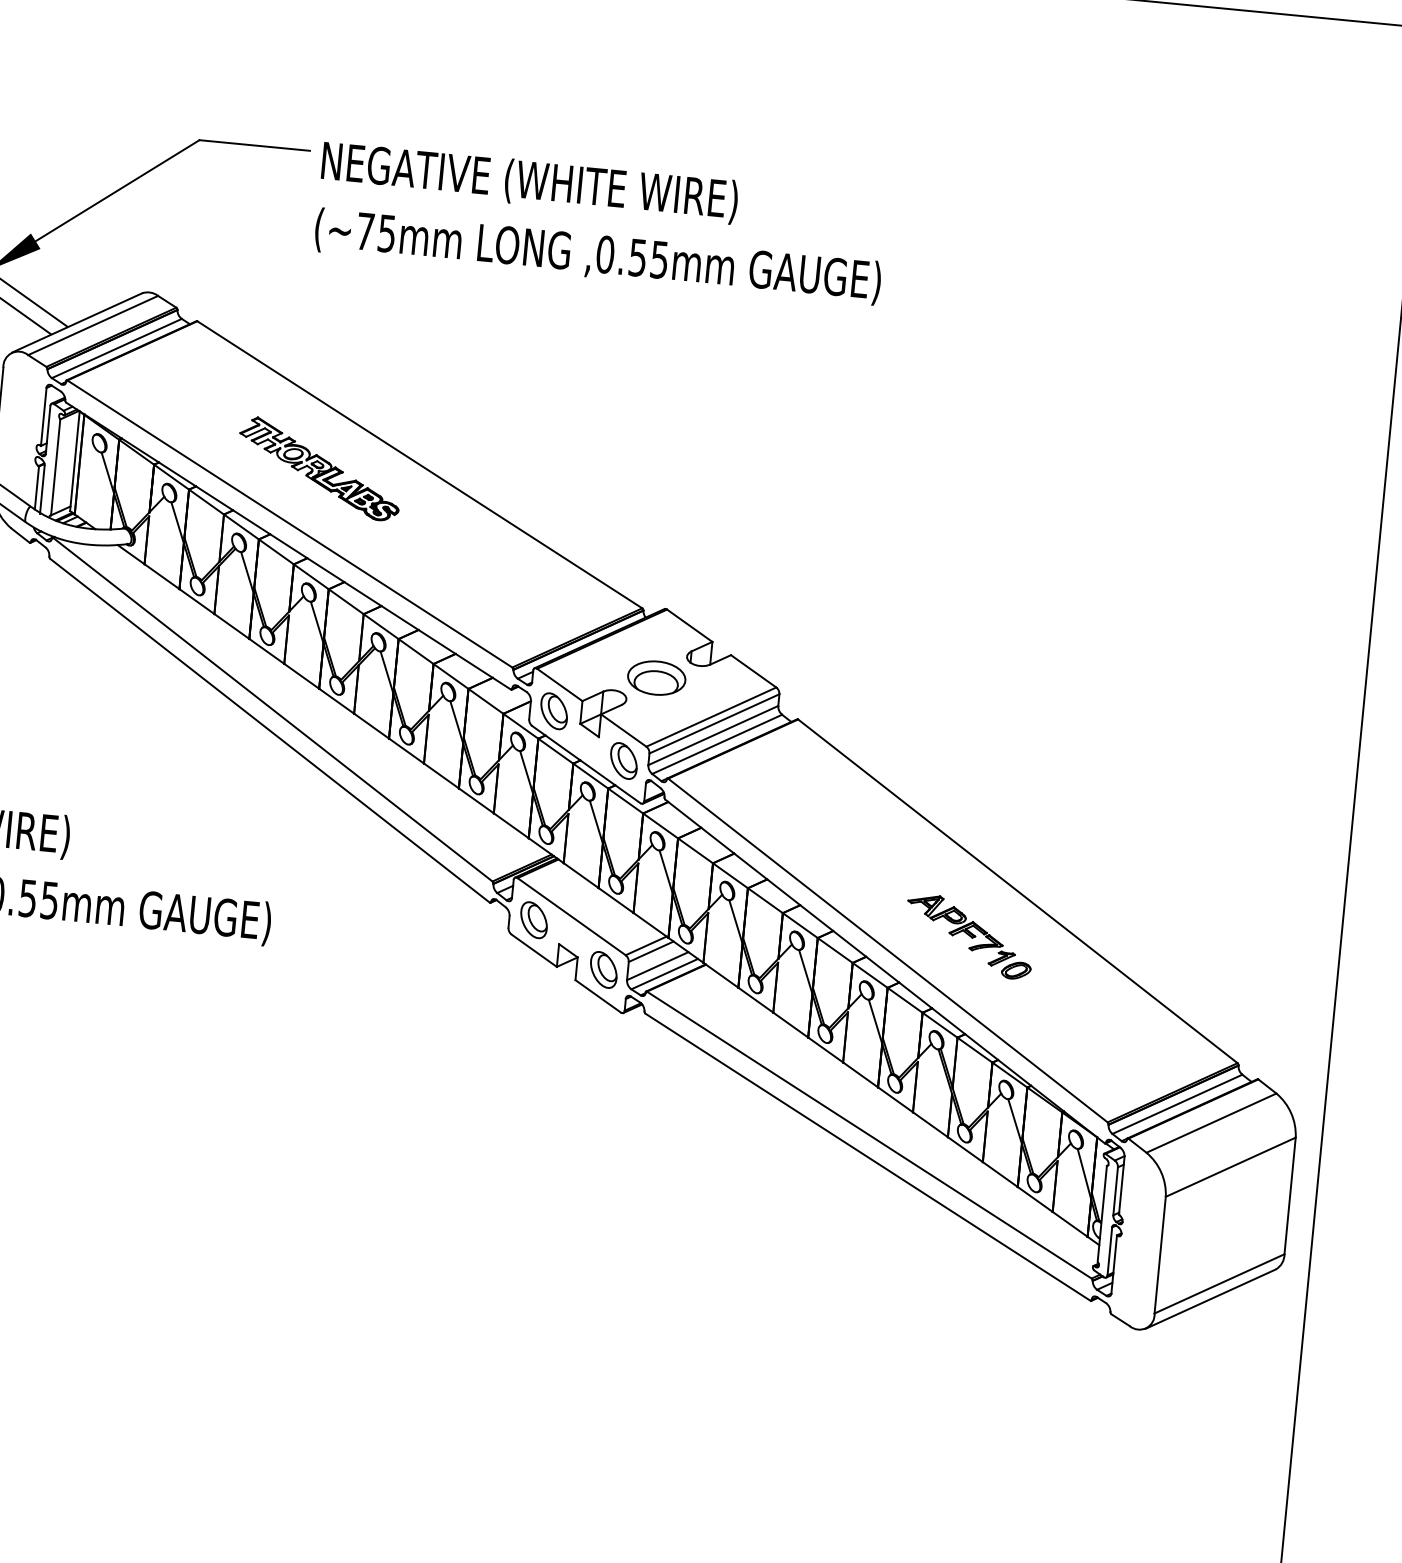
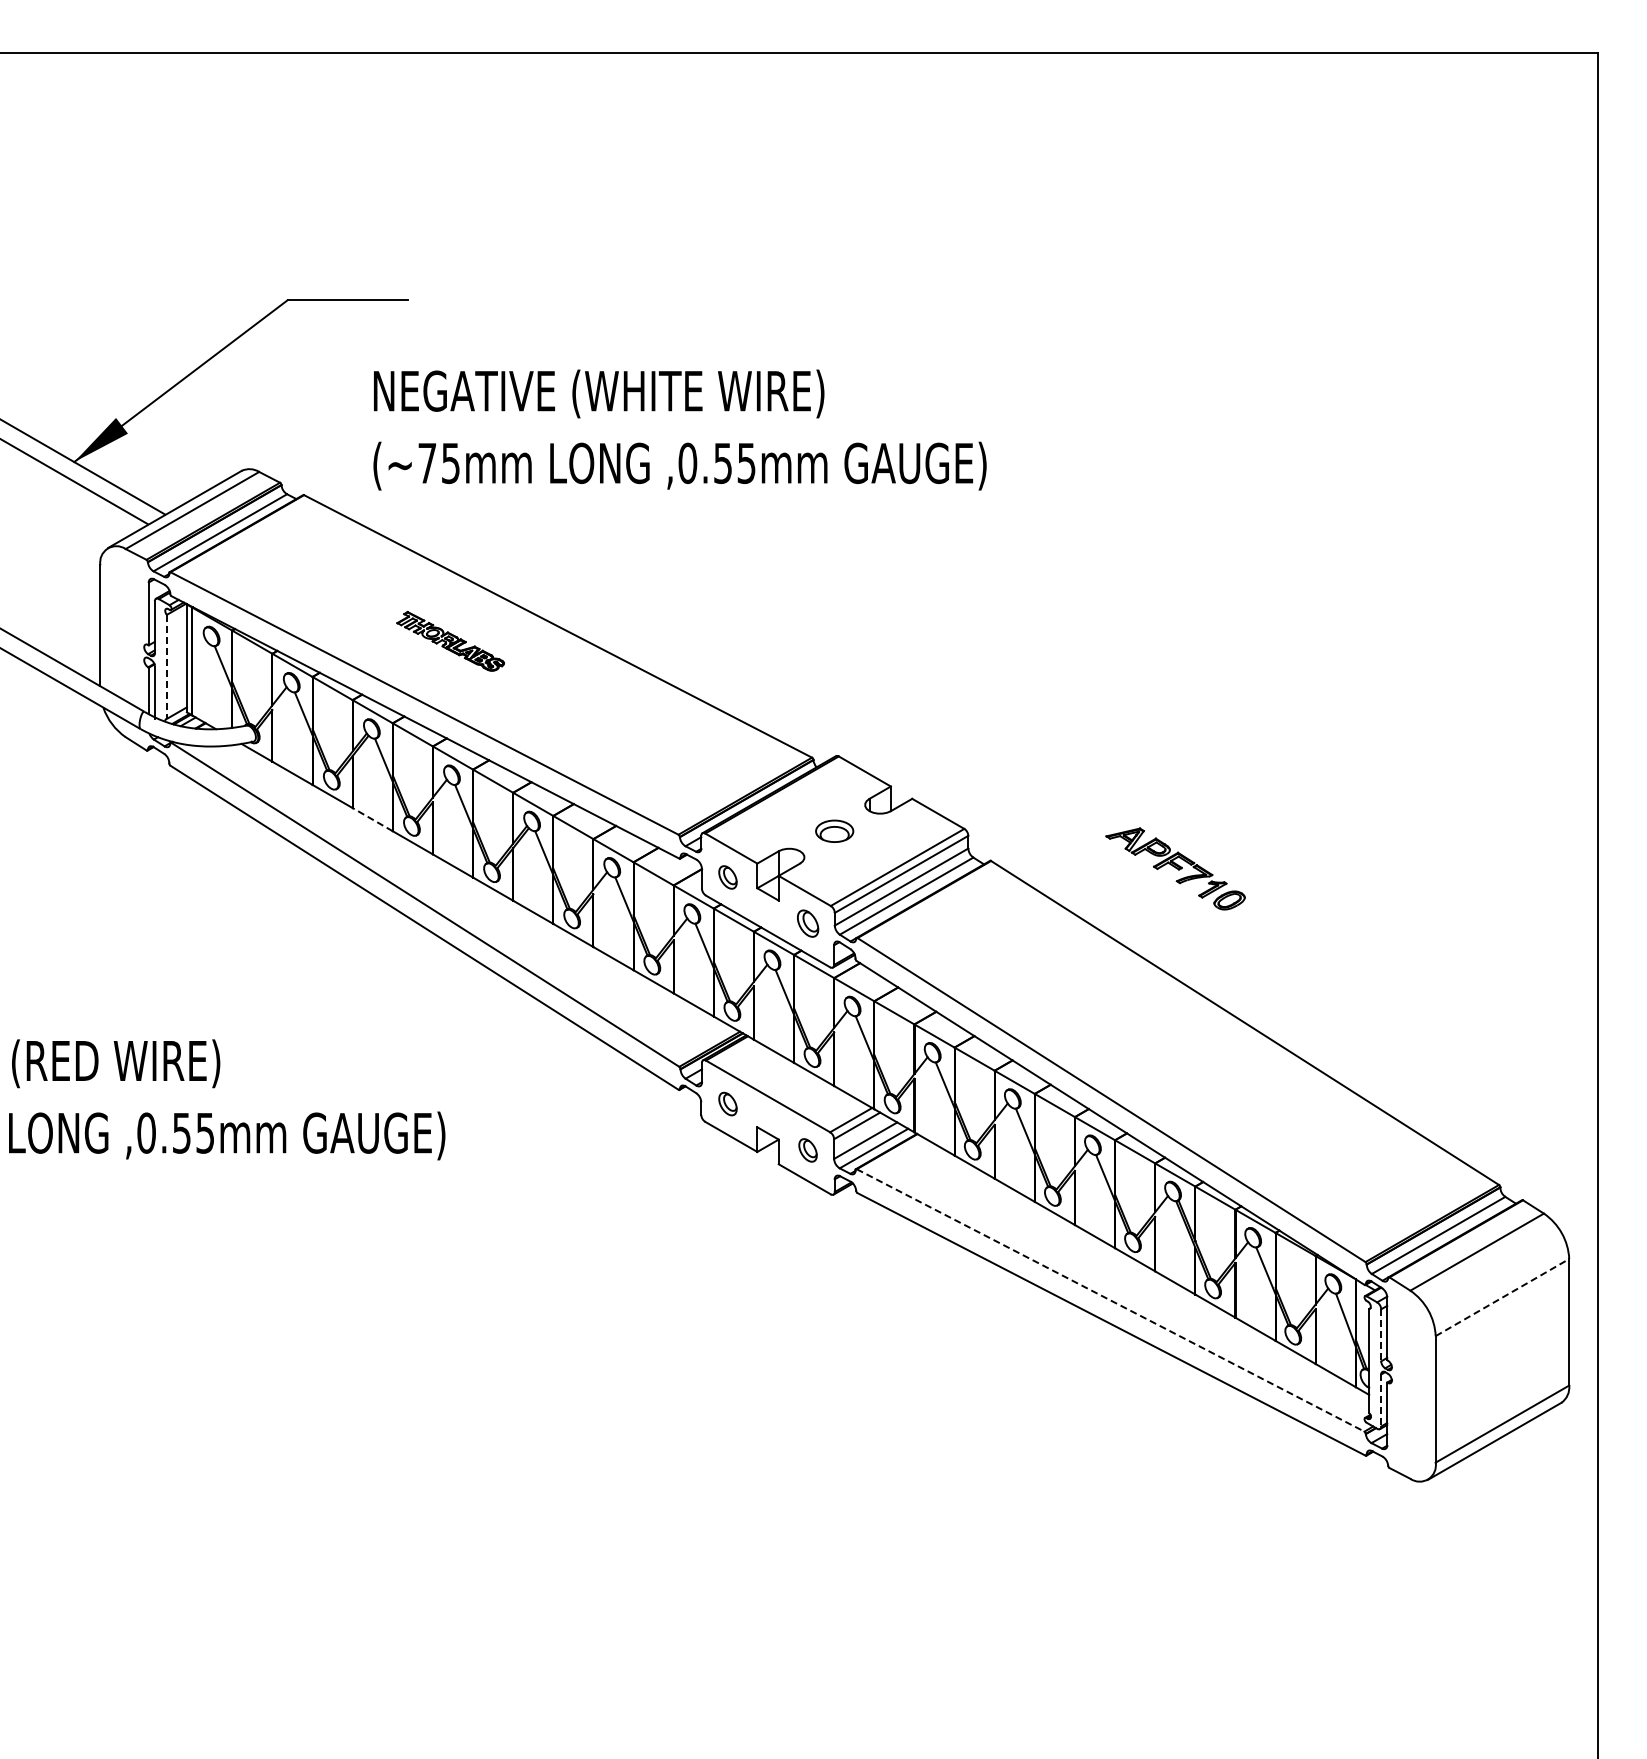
text: (600, 222) -> (679, 429), moved
line: (55, 467) -> (166, 667), solid -> dashed
part: (319, 469) -> (450, 641), size x0.6
line: (231, 626) -> (372, 819), solid -> dashed
part: (656, 678) -> (834, 831), size x0.6
part: (553, 711) -> (727, 877), size x0.6
part: (623, 760) -> (807, 923), size x0.7
part: (533, 919) -> (727, 1103), size x0.6
part: (969, 936) -> (1175, 868), moved
part: (603, 970) -> (807, 1150), size x0.6
line: (869, 1135) -> (1110, 1300), solid -> dashed
line: (1230, 1167) -> (1502, 1297), solid -> dashed
line: (1115, 1191) -> (1381, 1335), solid -> dashed
line: (1110, 1251) -> (1381, 1400), solid -> dashed

